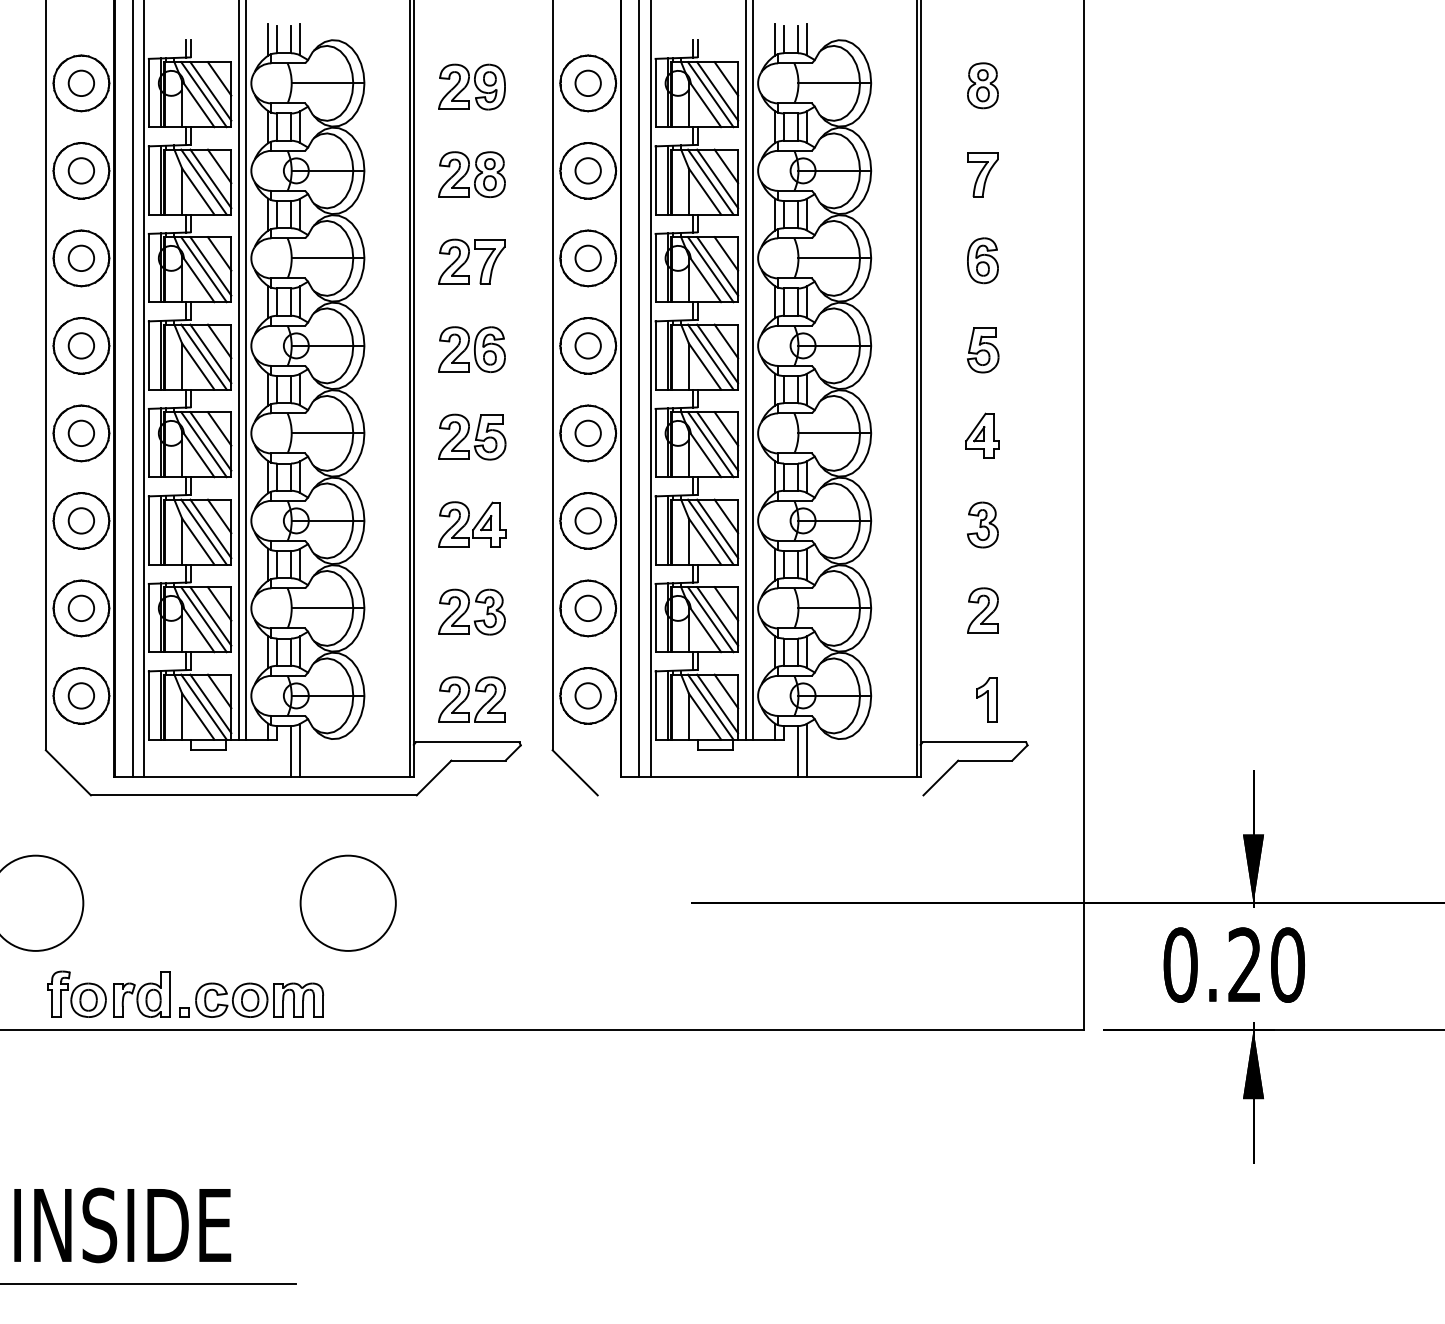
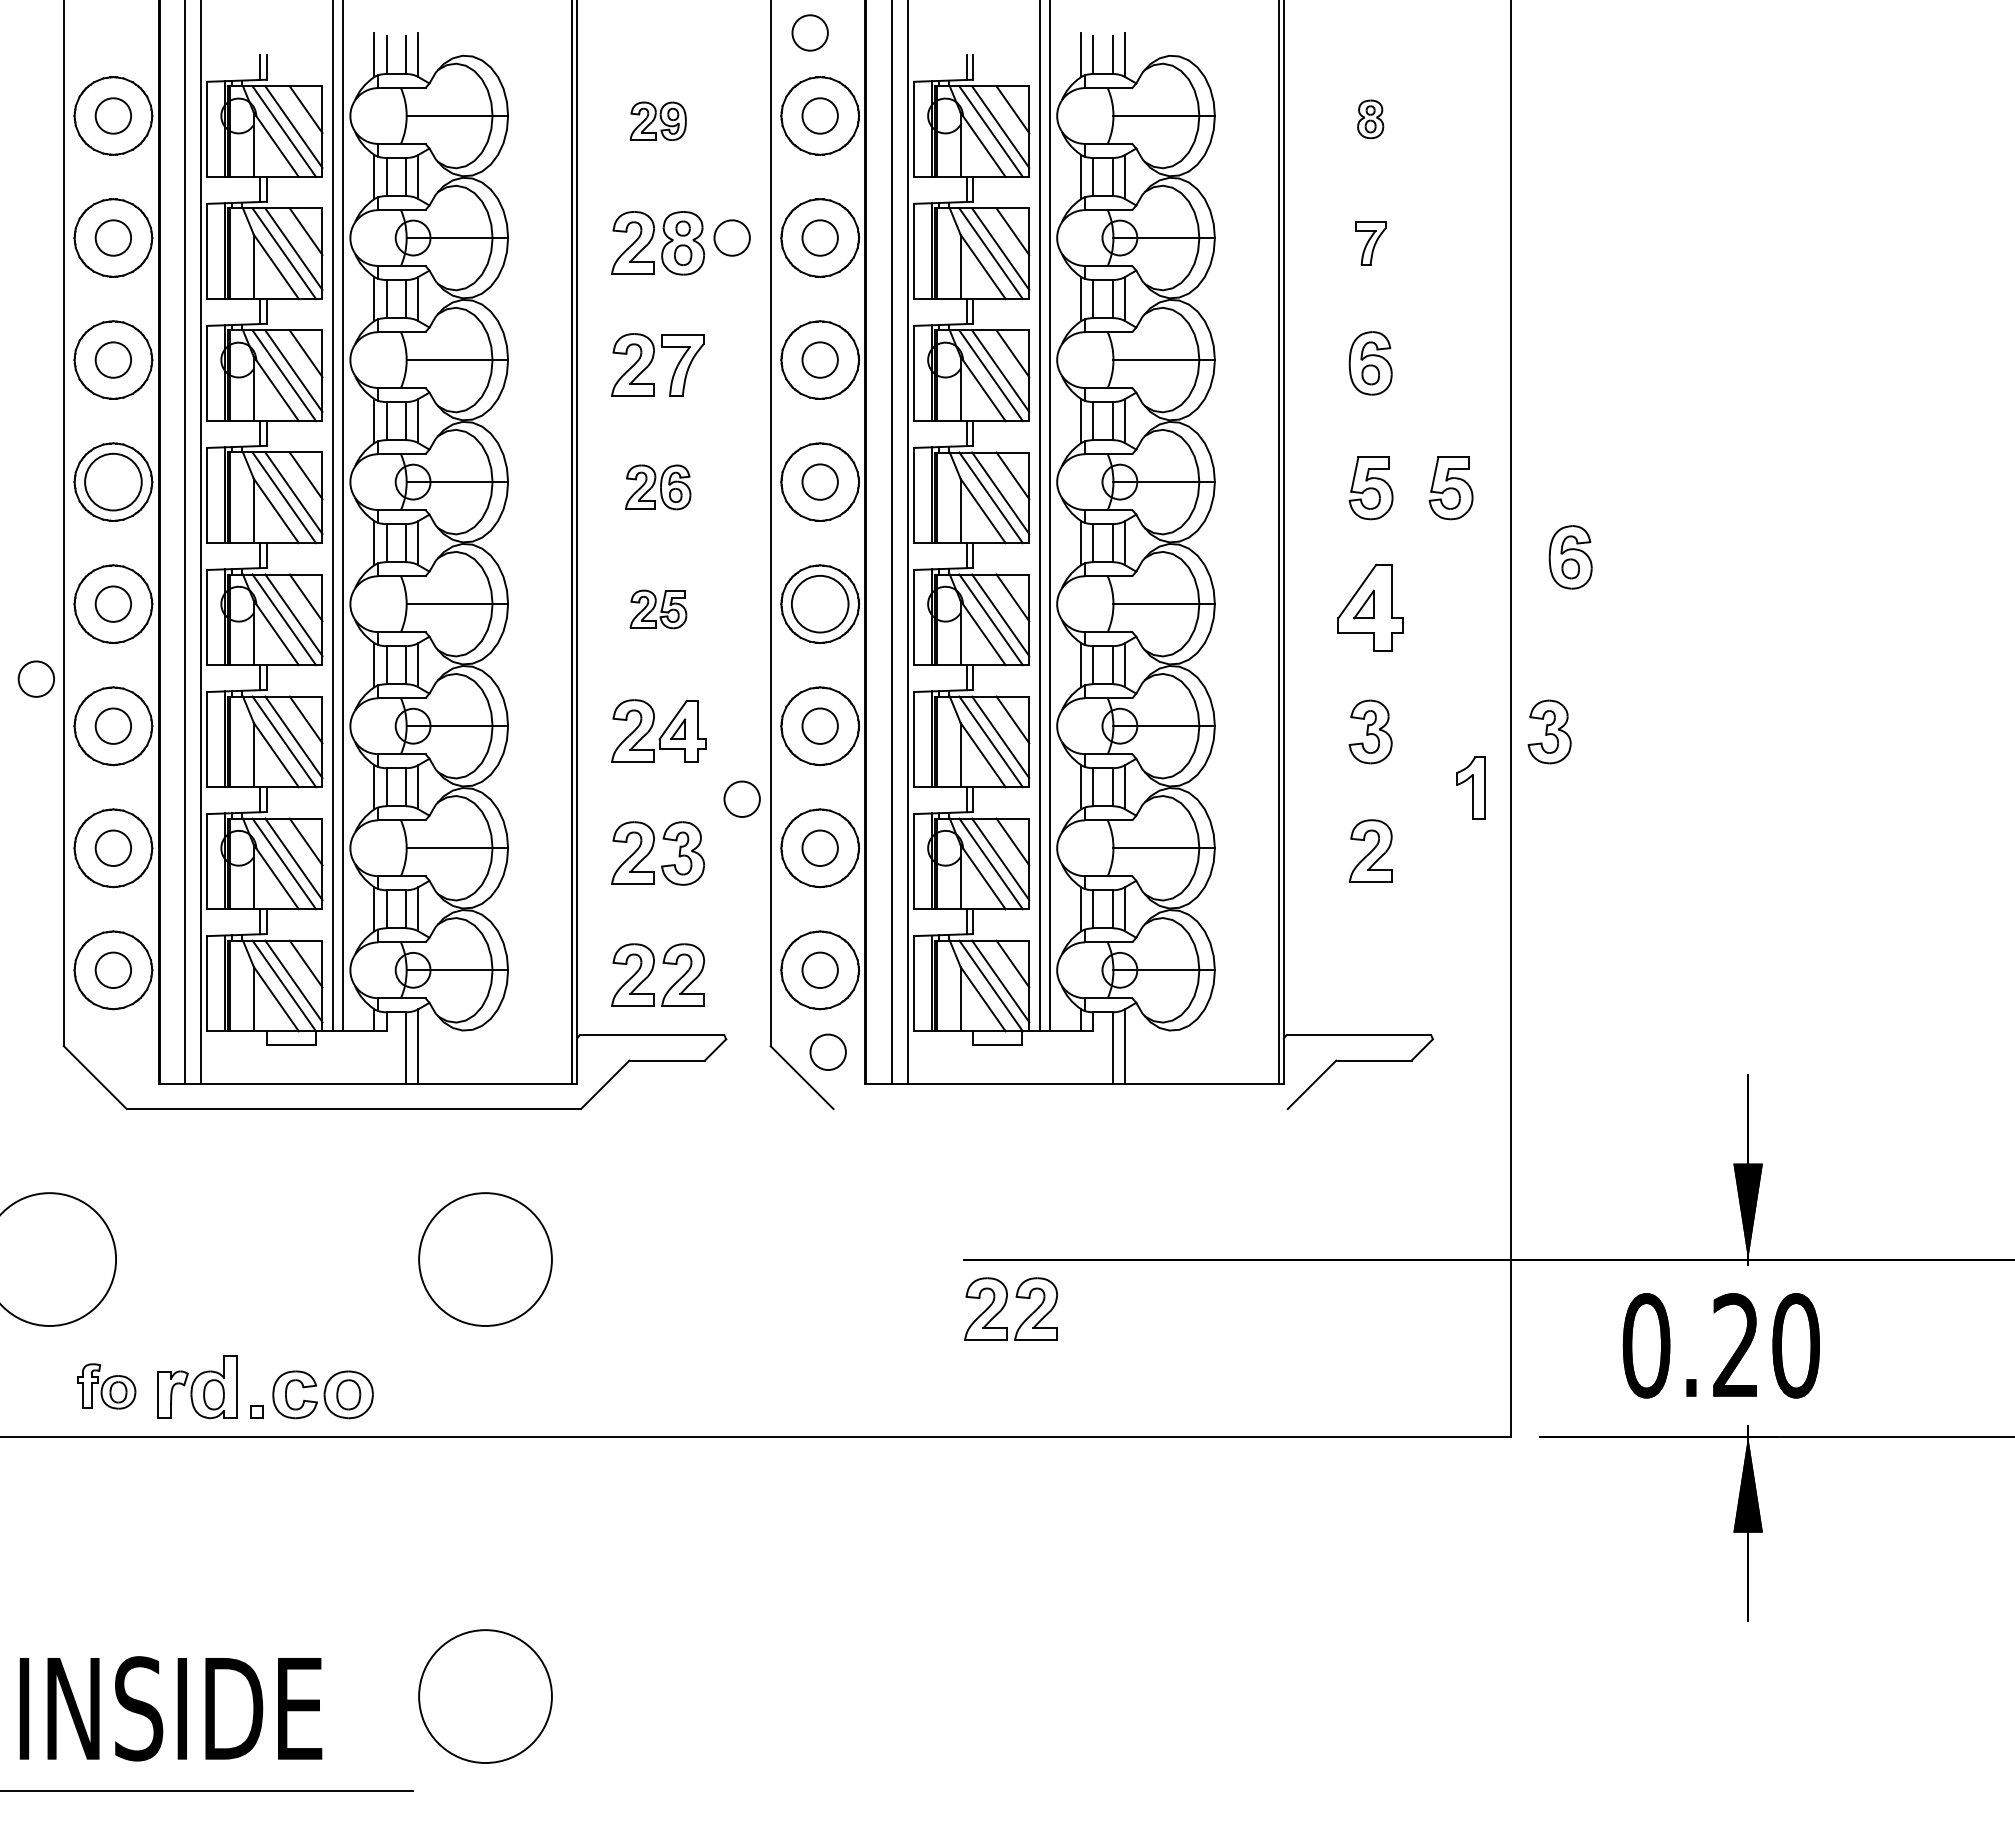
circle: (580, 23) -> (809, 32), added
part: (982, 85) -> (1370, 119), size x0.6
part: (472, 87) -> (658, 121), size x0.6
circle: (524, 170) -> (731, 237), added
part: (982, 174) -> (1370, 243), size x0.7
circle: (81, 345) -> (113, 481), size x1.6
part: (472, 349) -> (658, 487), size x0.7
part: (1040, 350) -> (1450, 488), added
part: (1126, 399) -> (1570, 557), added
circle: (587, 432) -> (819, 603), size x1.6
part: (982, 435) -> (1369, 606), size x1.4
part: (472, 437) -> (658, 609), size x0.6
circle: (25, 486) -> (35, 678), added
part: (1111, 524) -> (1549, 731), added
circle: (531, 572) -> (741, 798), added
part: (986, 699) -> (1470, 787), moved
circle: (593, 754) -> (827, 1051), added
part: (721, 936) -> (1005, 1305), added
part: (76, 994) -> (106, 1386), size x0.7
part: (298, 1000) -> (416, 1394), removed
circle: (348, 1216) -> (485, 1696), added

